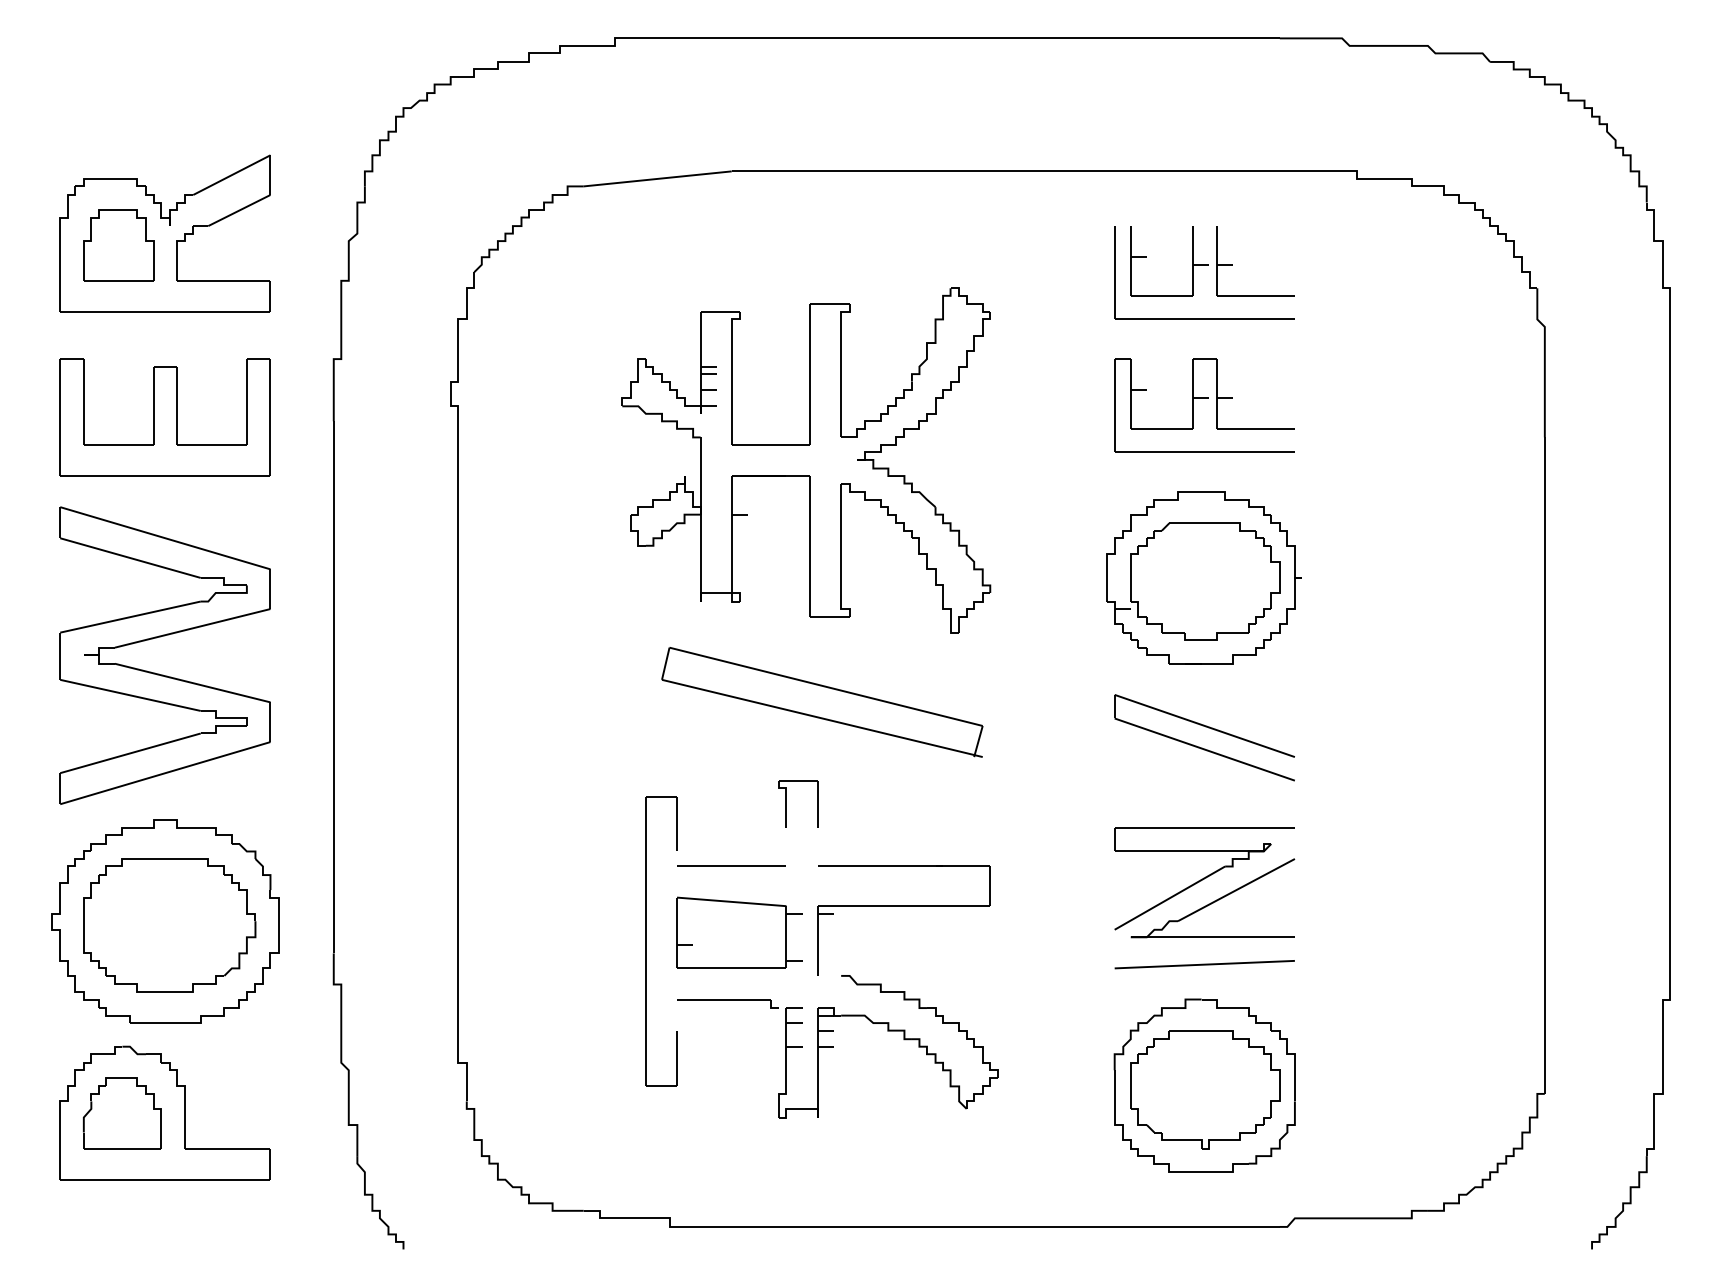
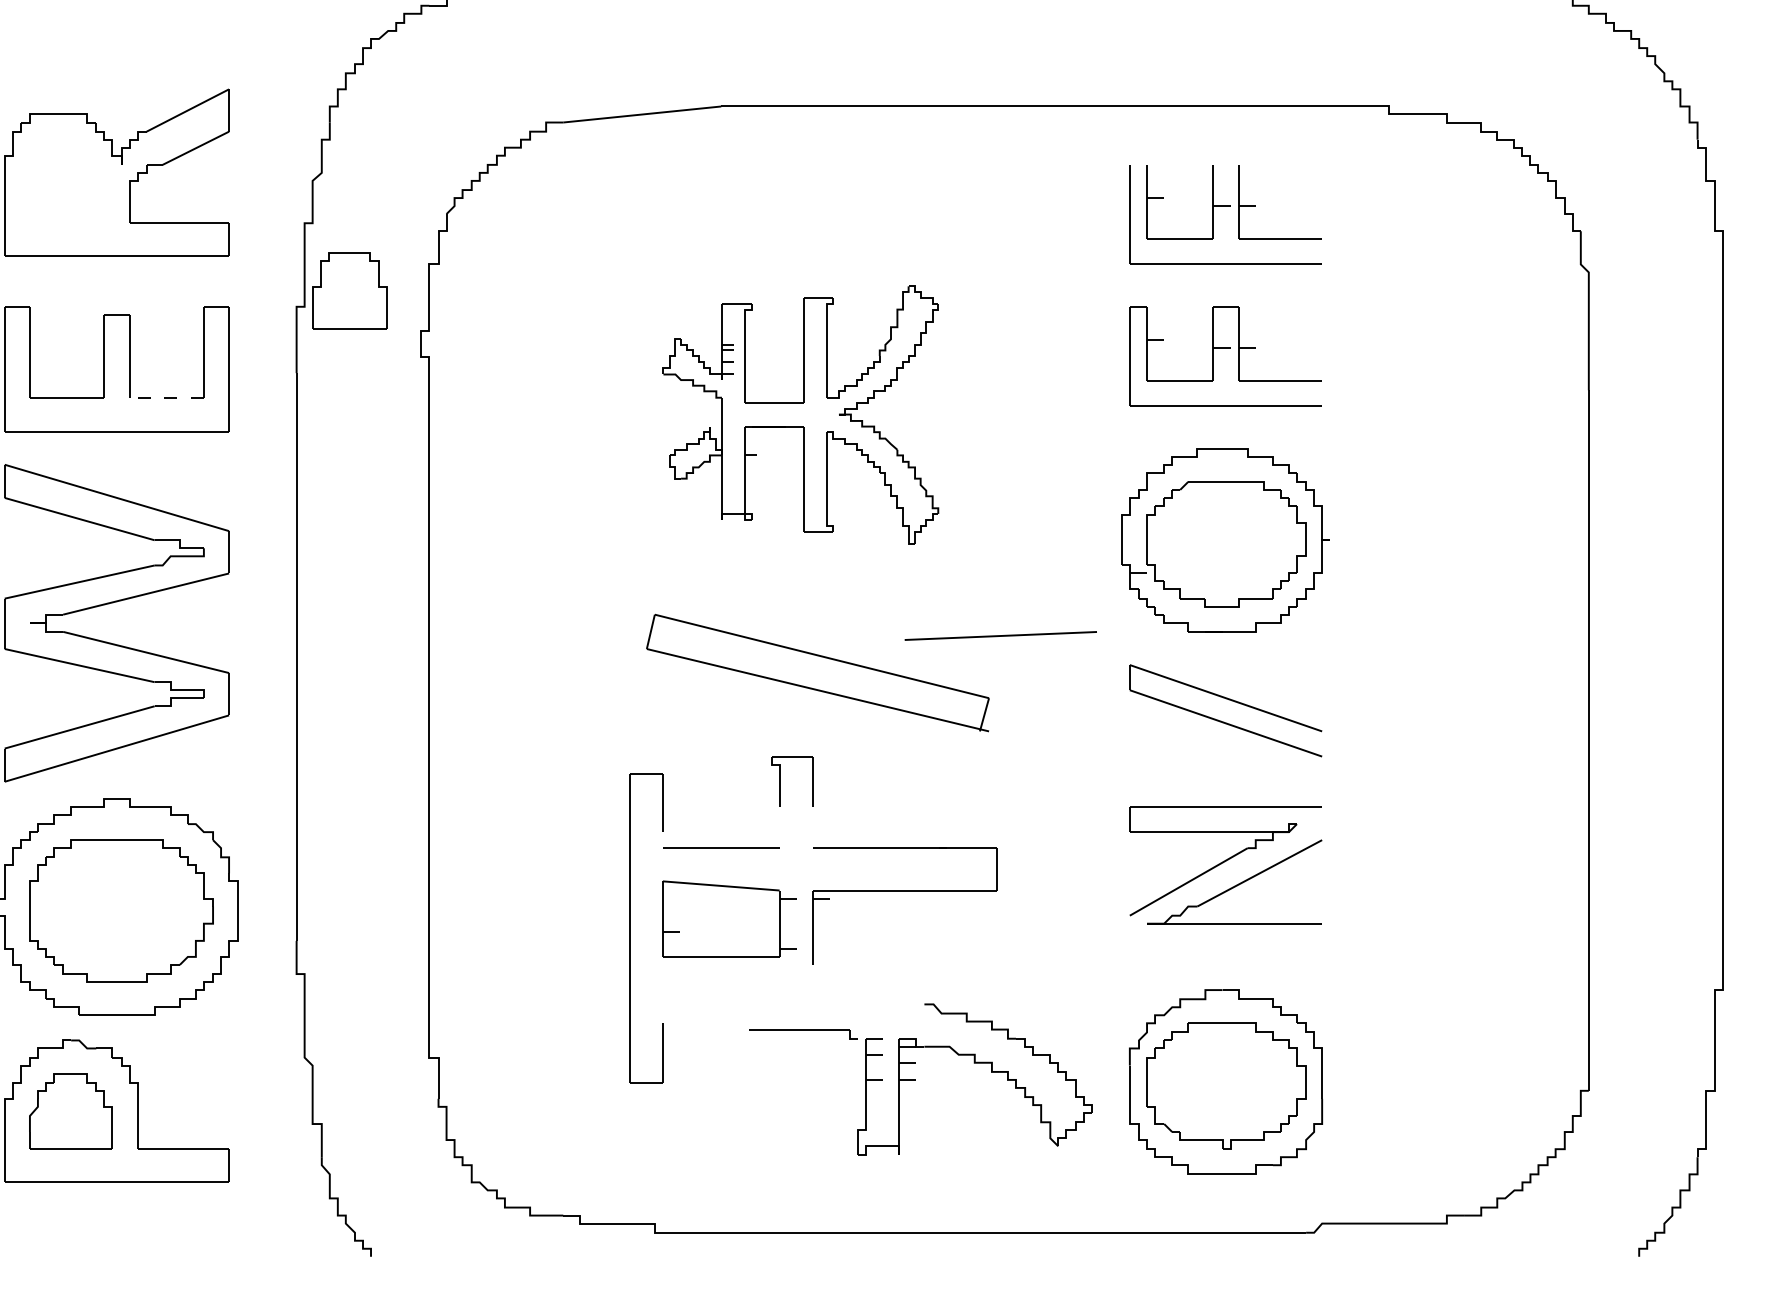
part: (118, 245) -> (349, 291), moved
line: (212, 444) -> (167, 397), solid -> dashed
part: (806, 460) -> (801, 414), size x0.7
line: (1204, 964) -> (1000, 635), moved
part: (837, 1046) -> (920, 1079), moved

